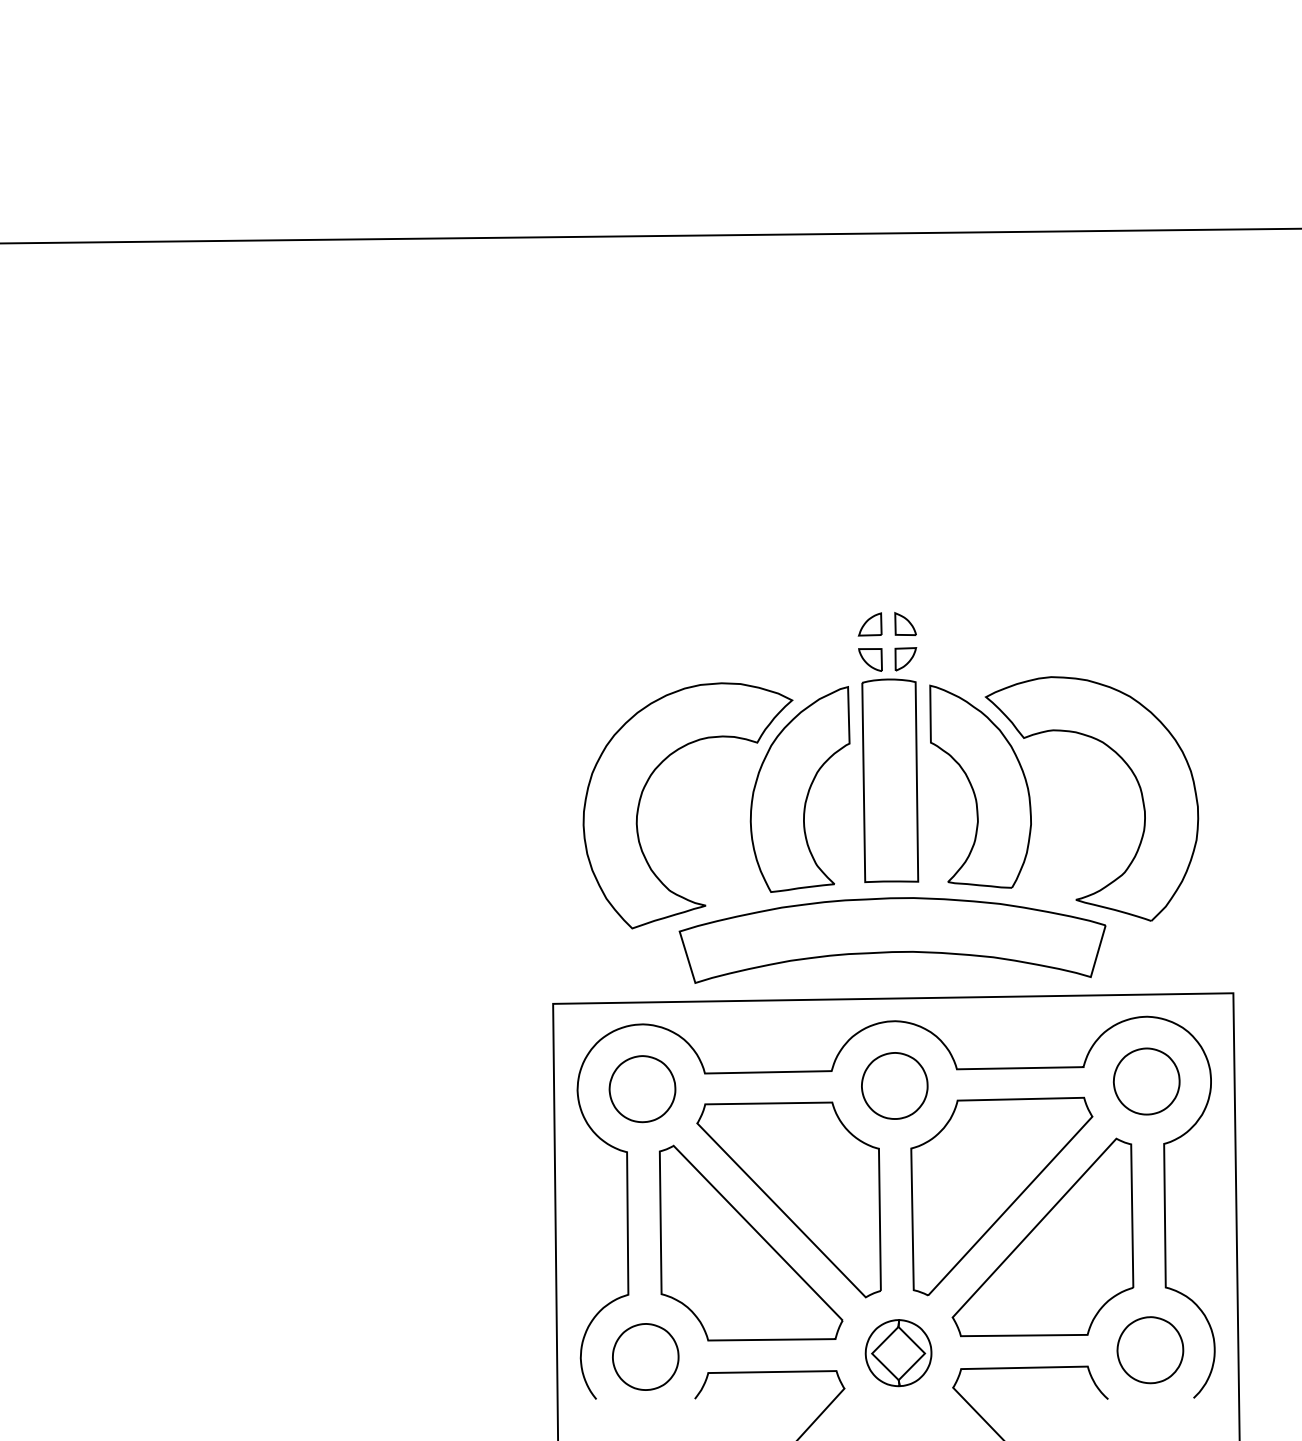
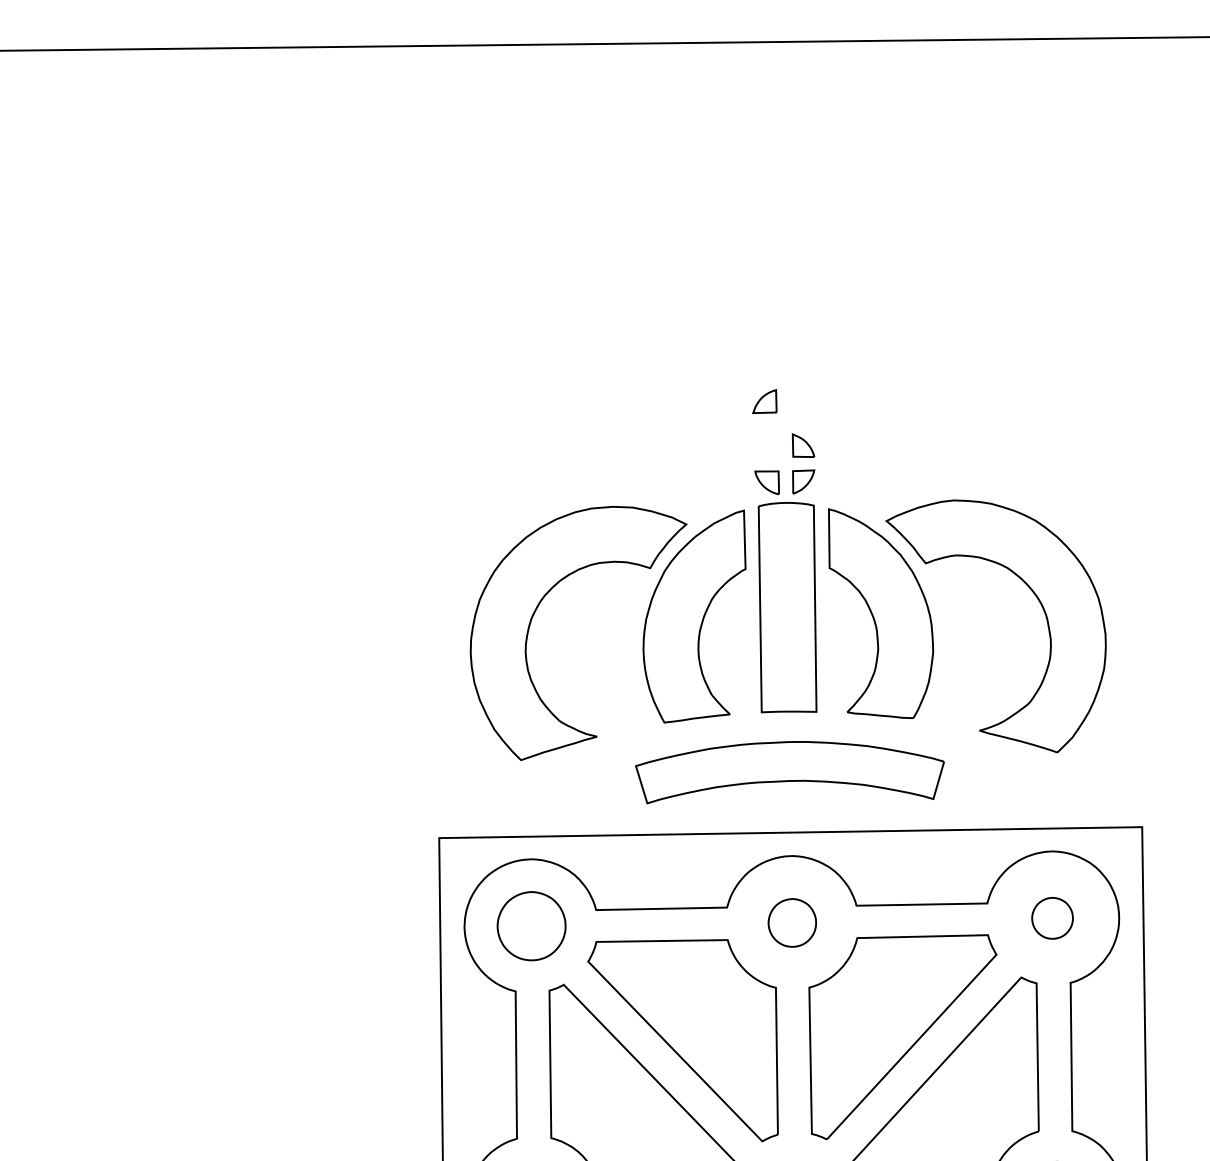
part: (869, 624) -> (764, 401), moved
part: (892, 940) -> (789, 772), size x0.7
part: (1146, 1081) -> (1052, 918), size x0.6
part: (894, 1085) -> (792, 922), size x0.7

